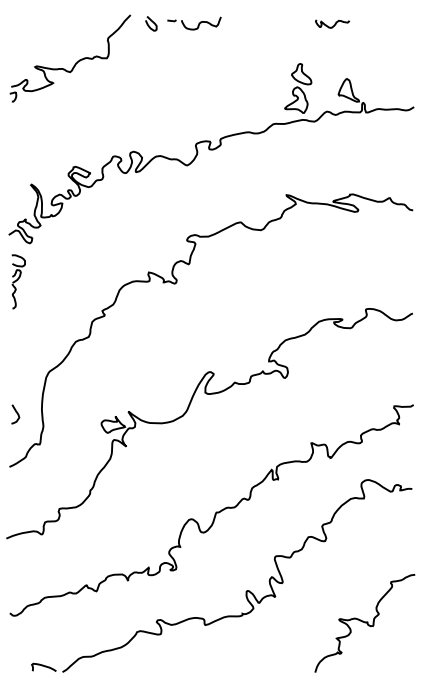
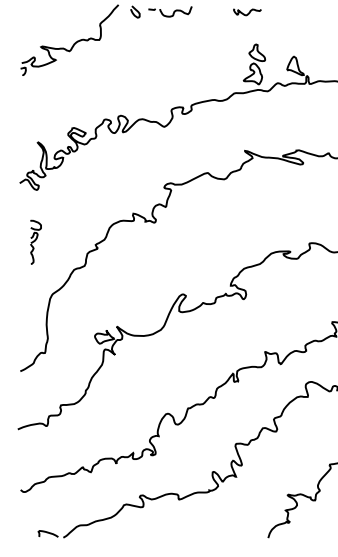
curve: (334, 23) -> (249, 11), moved
part: (18, 281) -> (35, 242), moved
curve: (16, 413) -> (26, 328), removed

